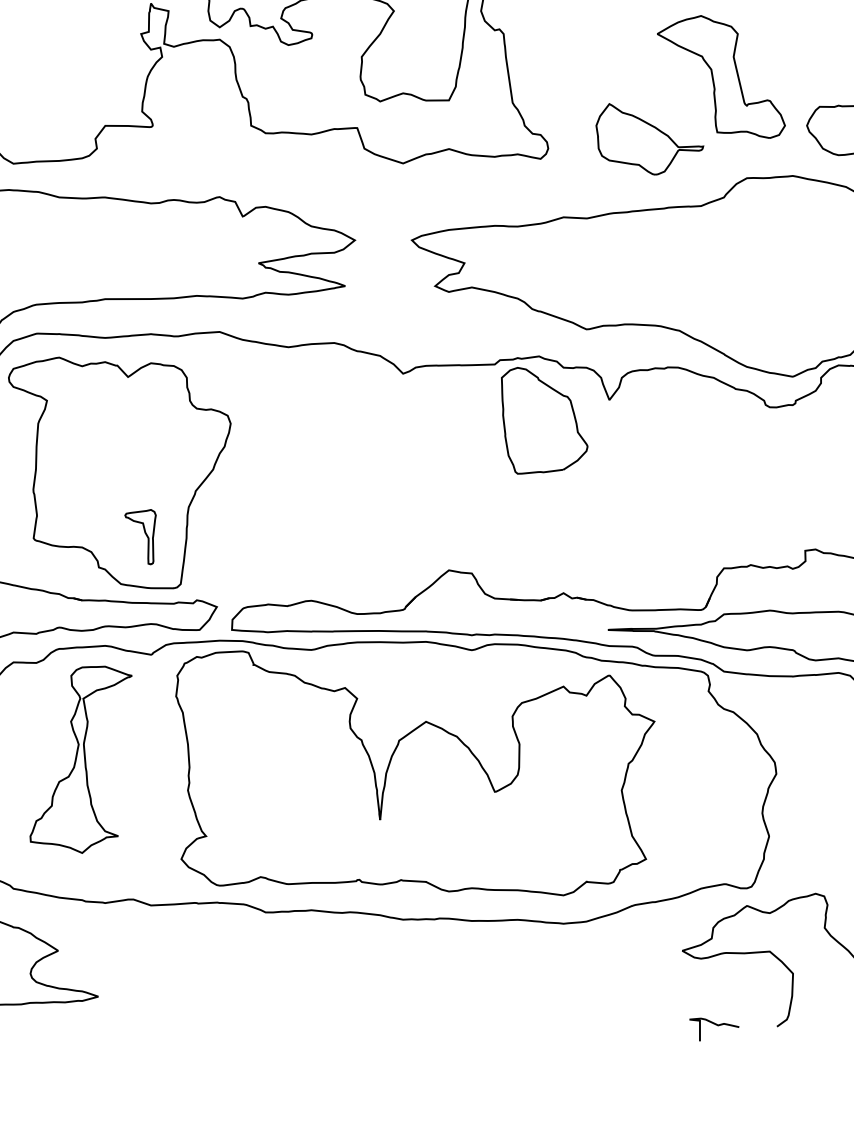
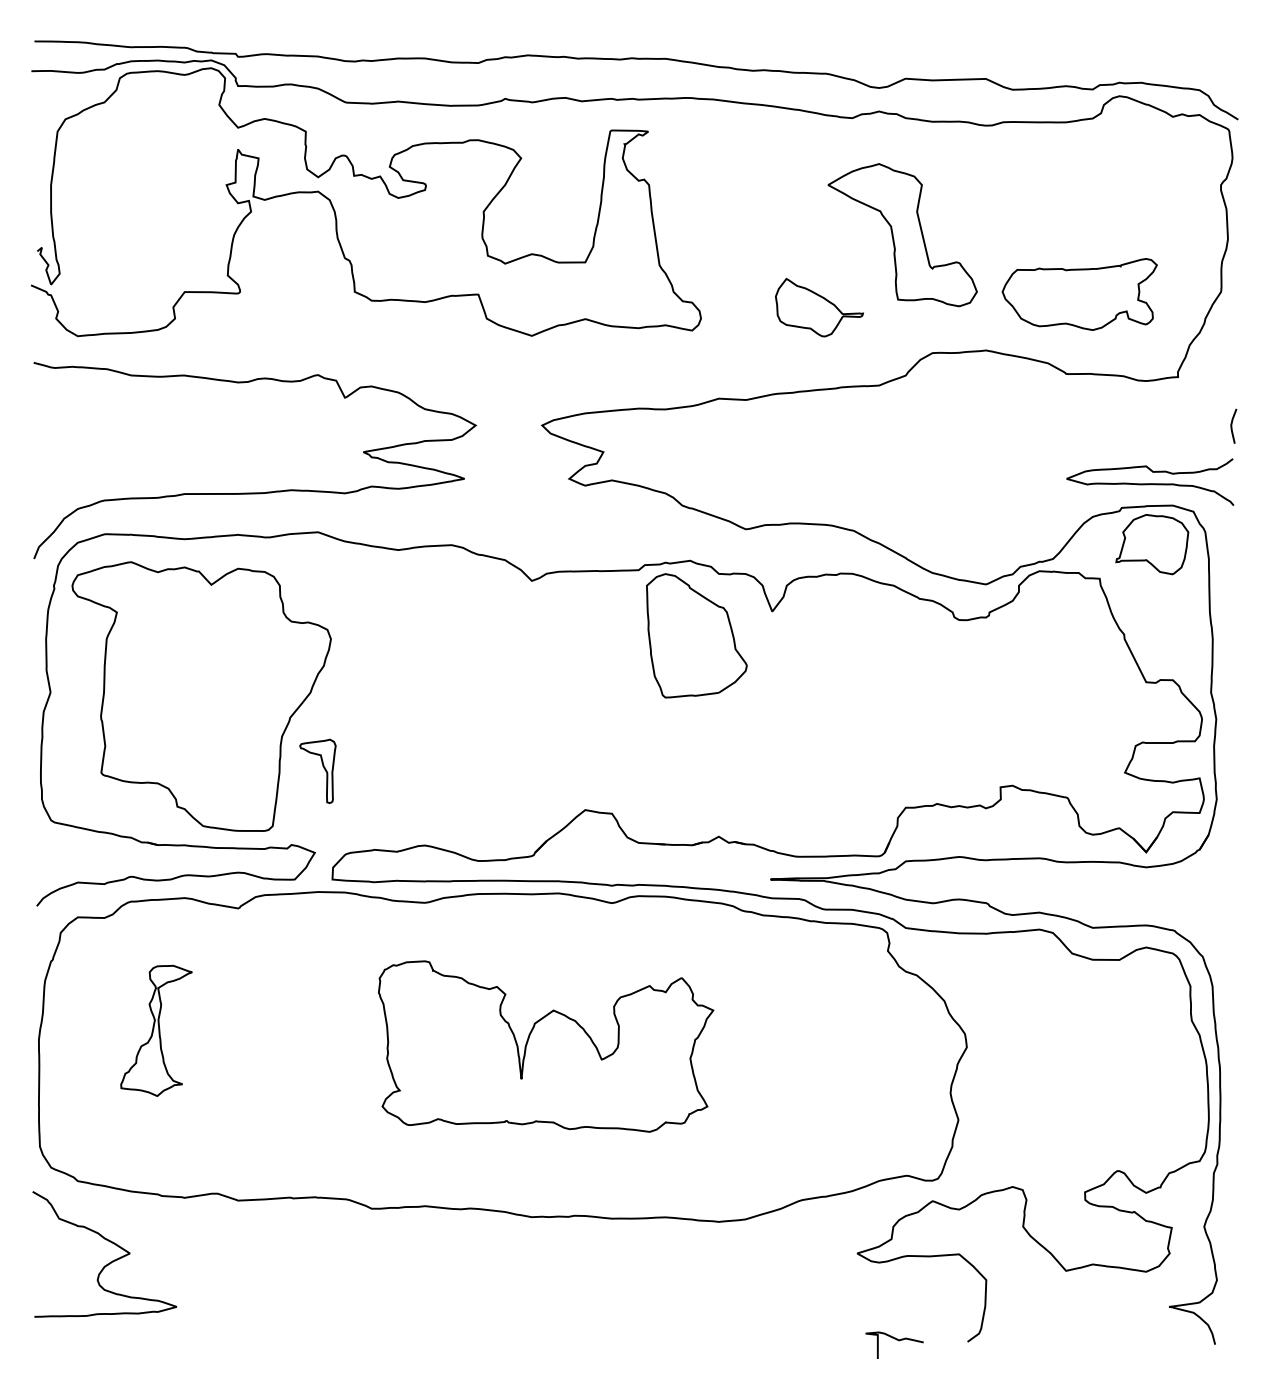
part: (649, 139) -> (819, 307), size x0.7
part: (145, 534) -> (323, 768), moved
part: (80, 759) -> (156, 1030), size x0.6
part: (414, 773) -> (545, 1046), size x0.6

